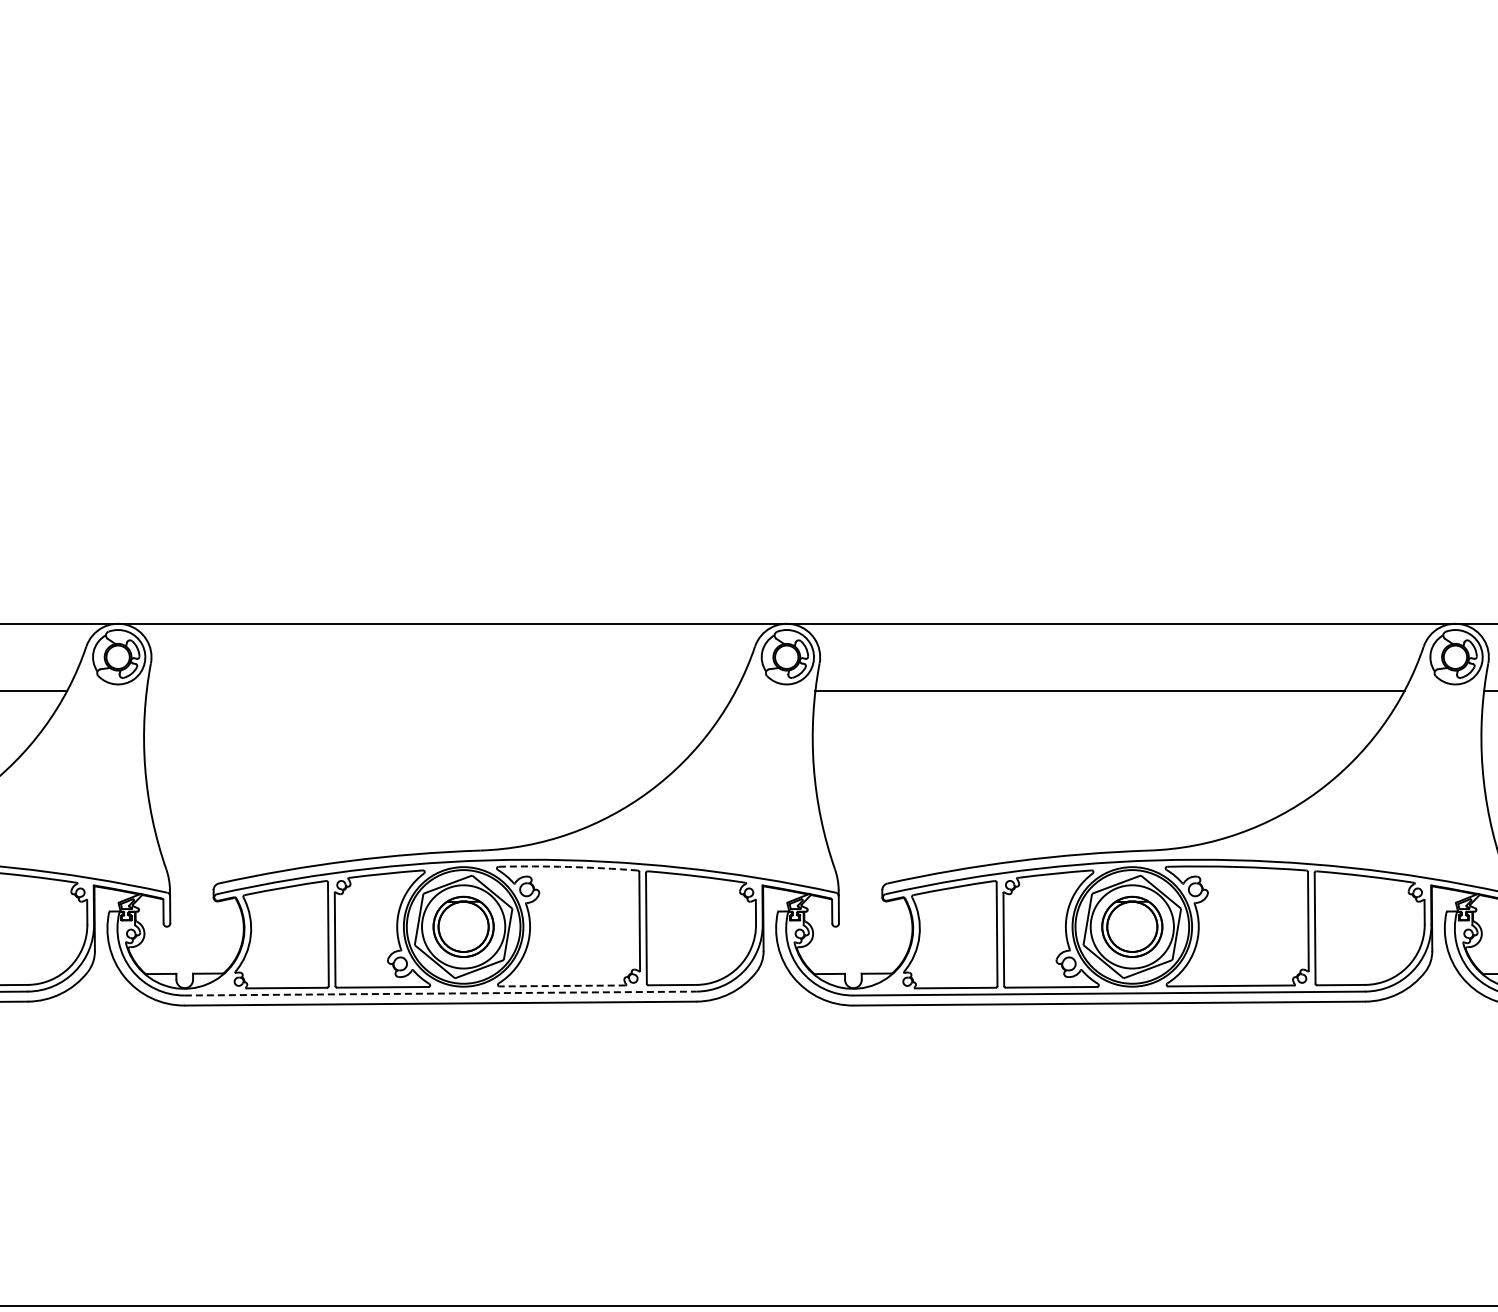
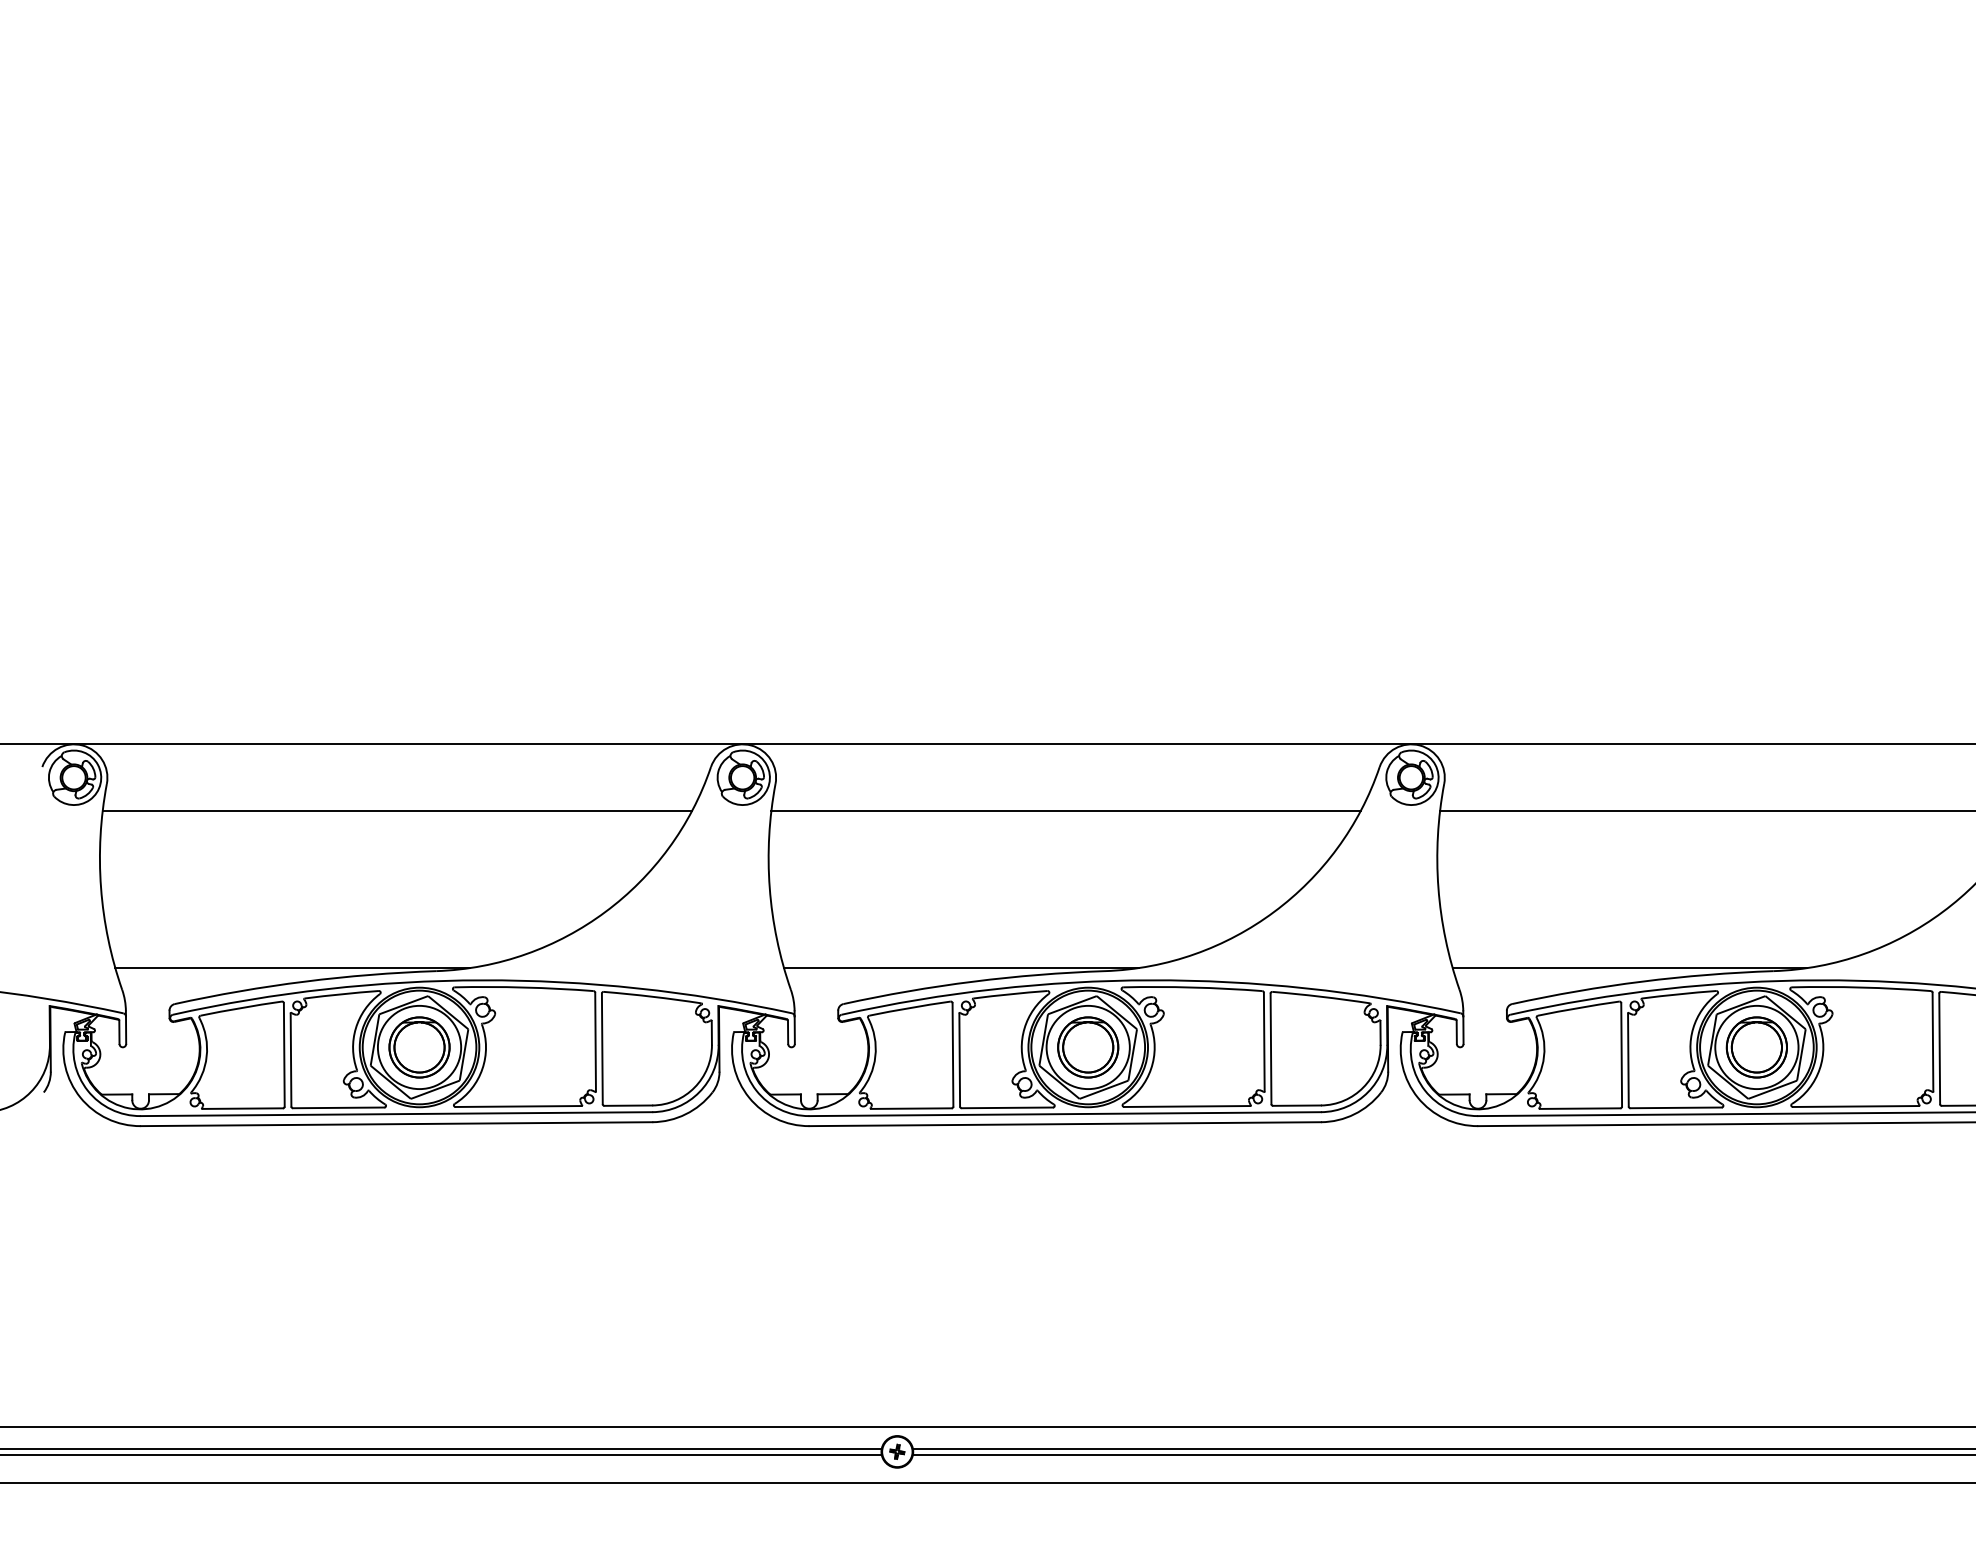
line: (440, 690) -> (1065, 811), added
line: (336, 847) -> (961, 968), added
line: (1004, 847) -> (1629, 968), added
arc: (567, 866) -> (1192, 987), dashed -> solid
line: (561, 985) -> (1186, 1106), dashed -> solid
line: (440, 993) -> (1065, 1114), dashed -> solid

